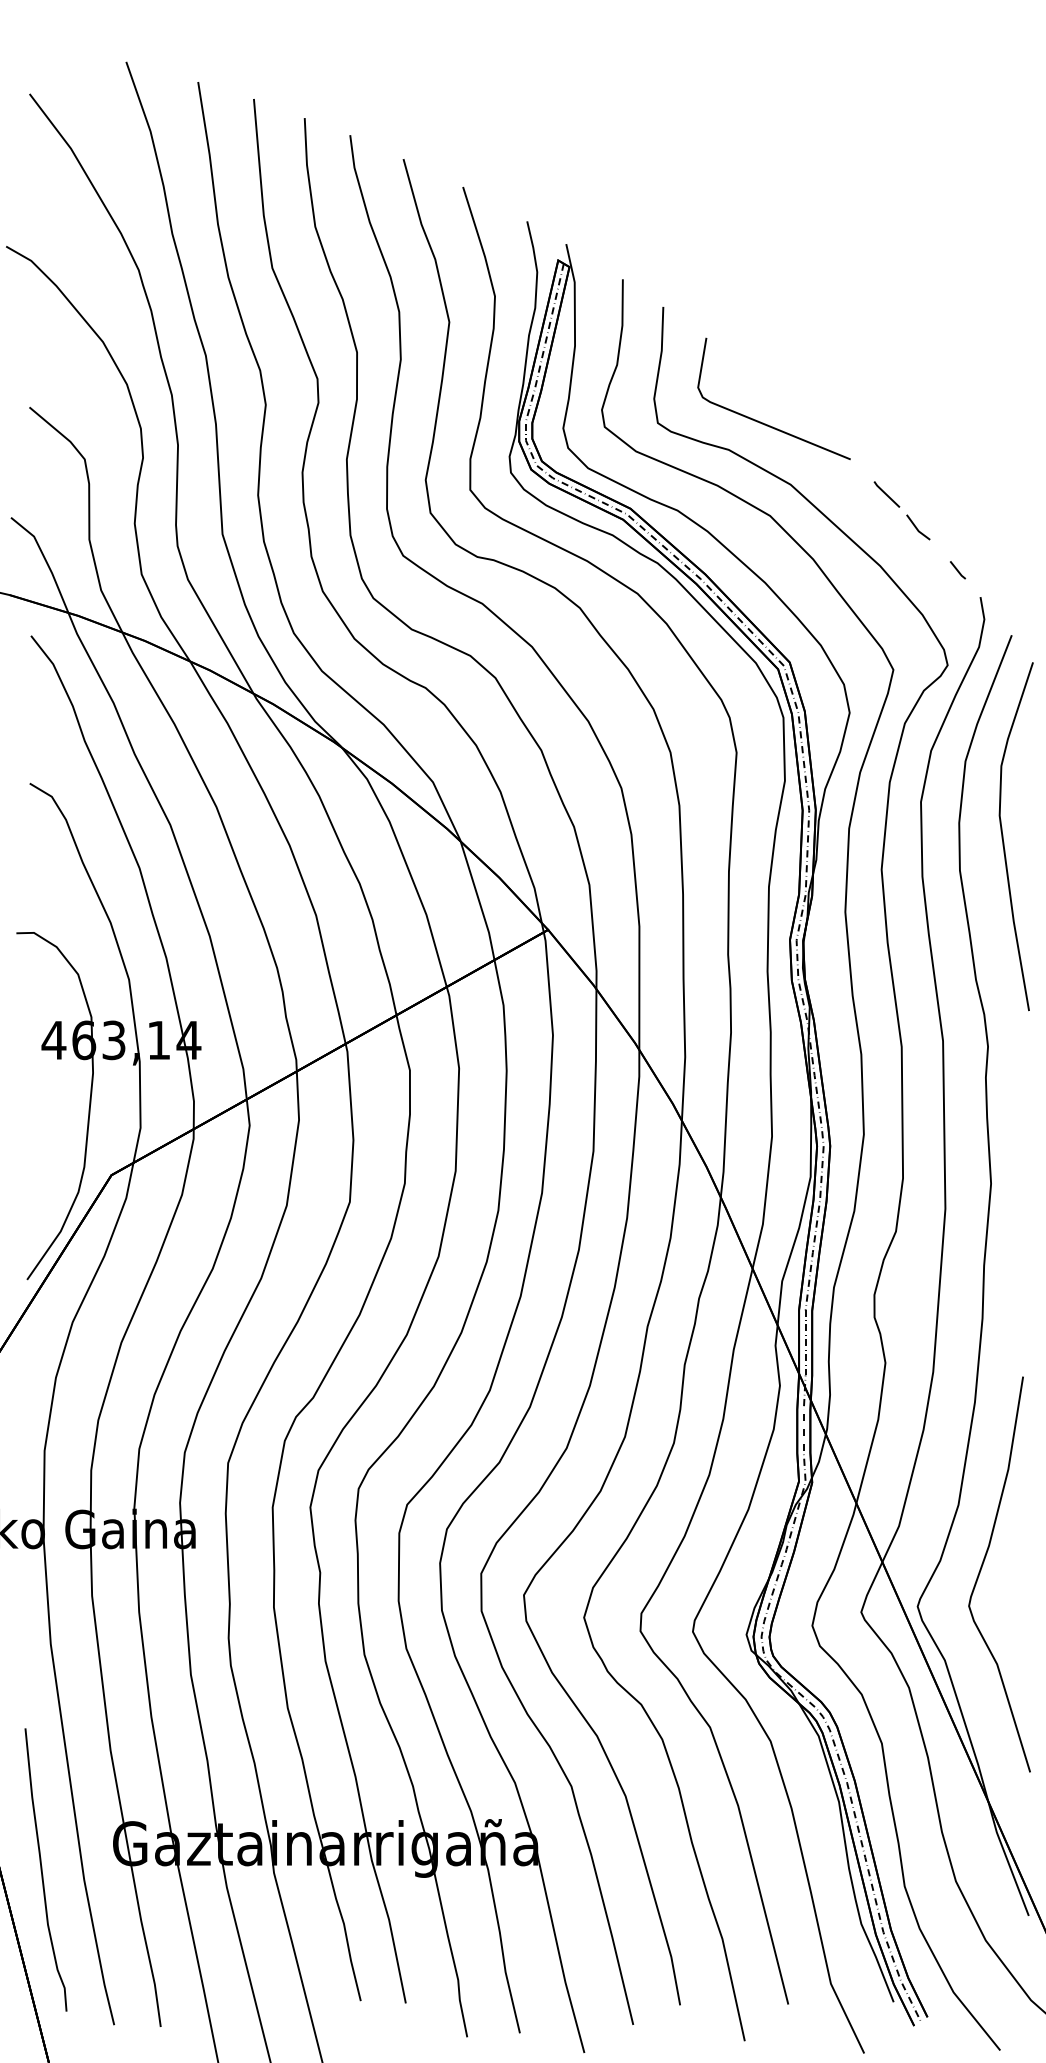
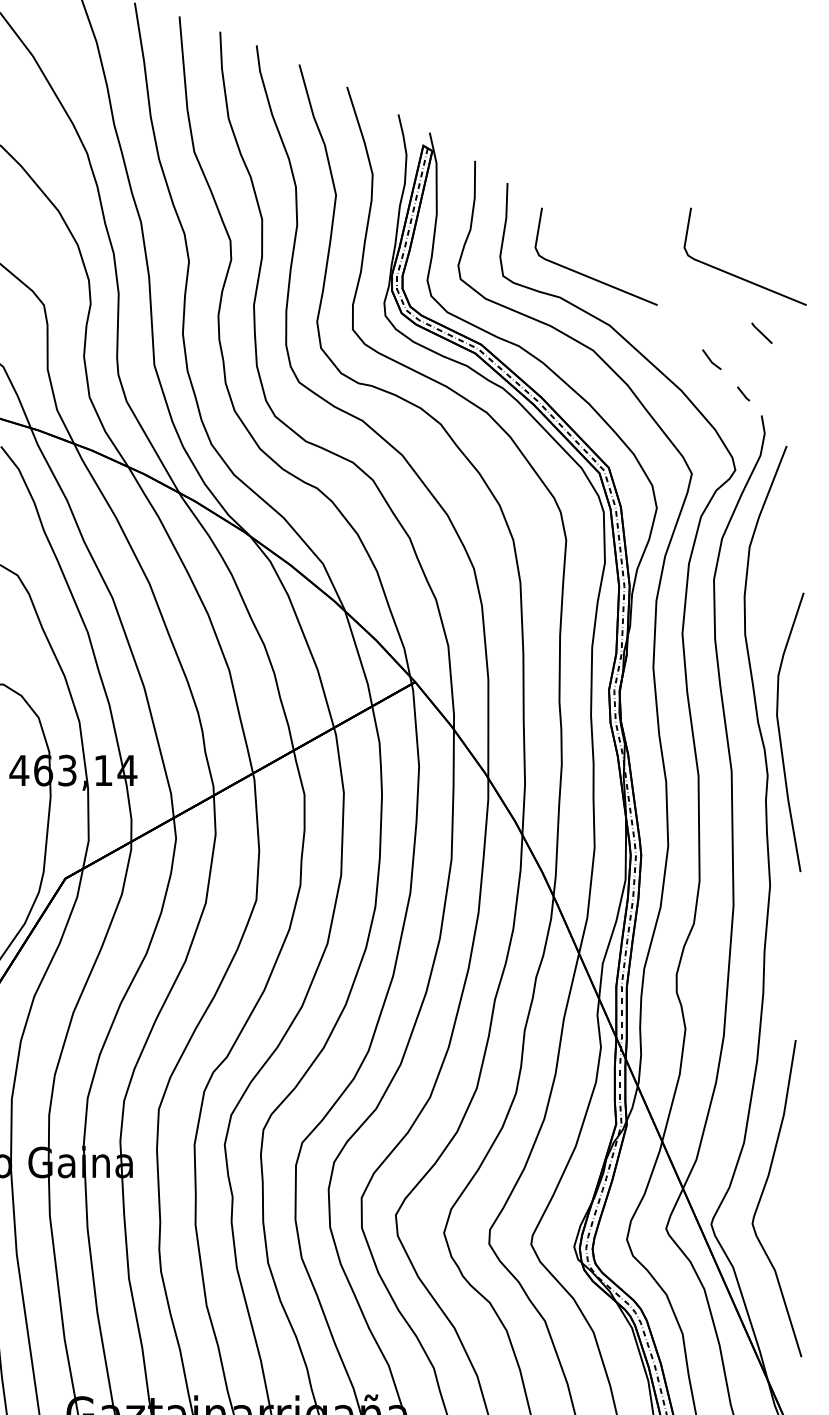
line: (949, 422) -> (736, 275), added
line: (886, 494) -> (761, 333), moved
curve: (1003, 836) -> (780, 732), moved

